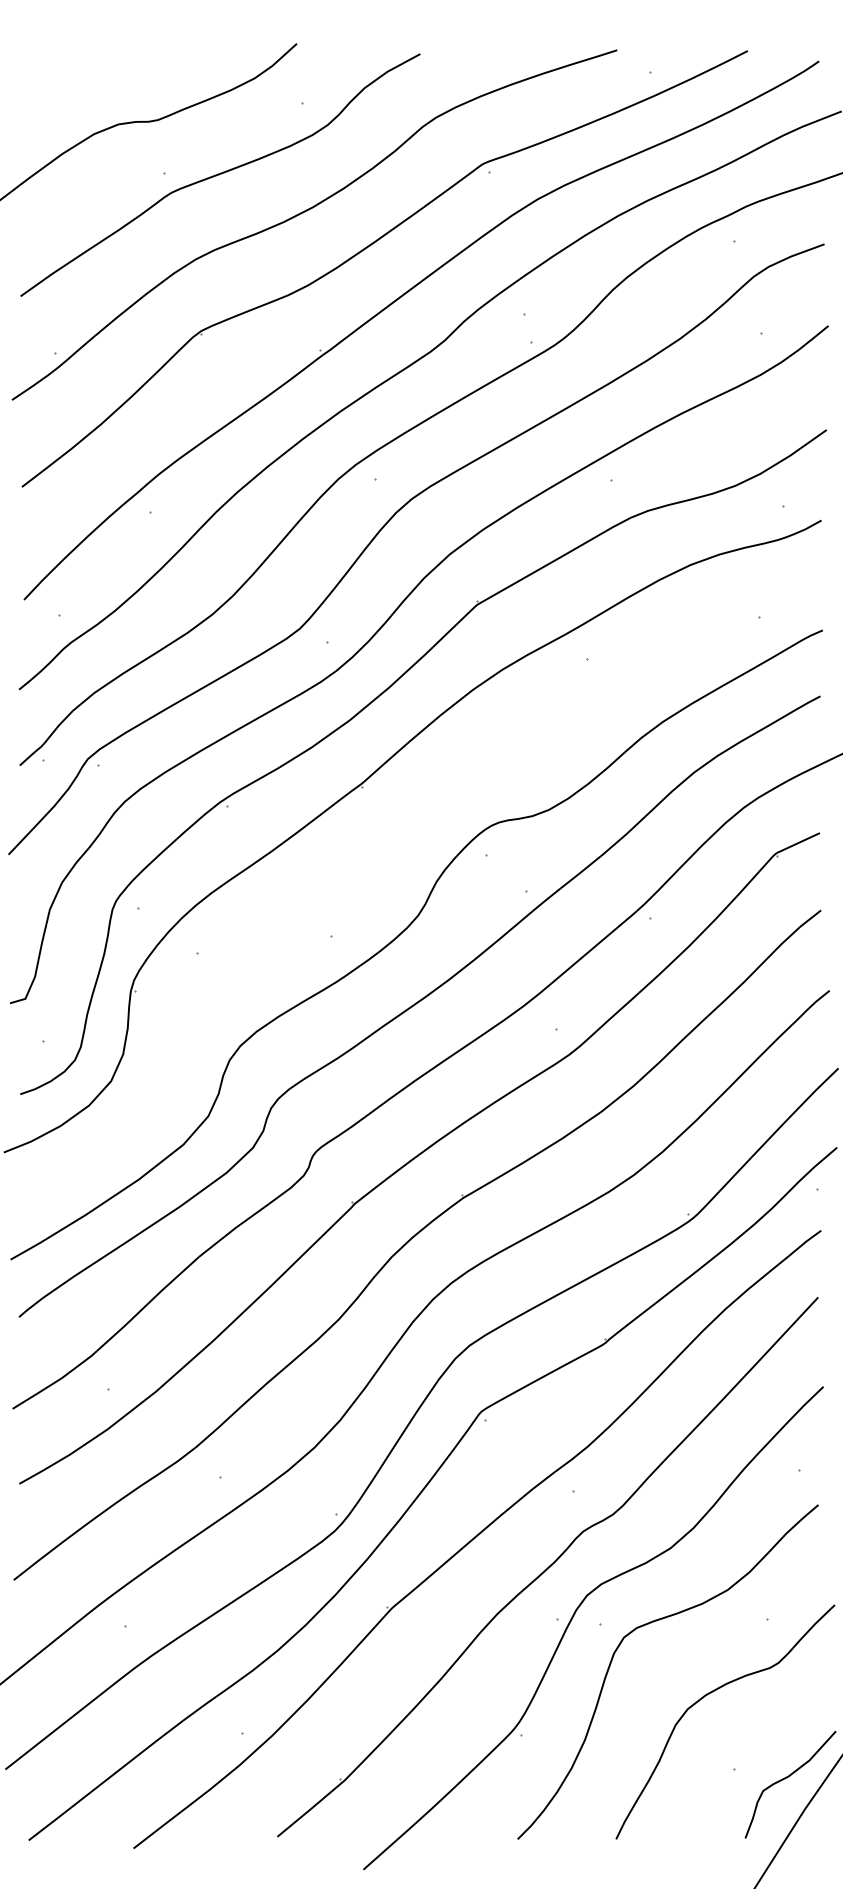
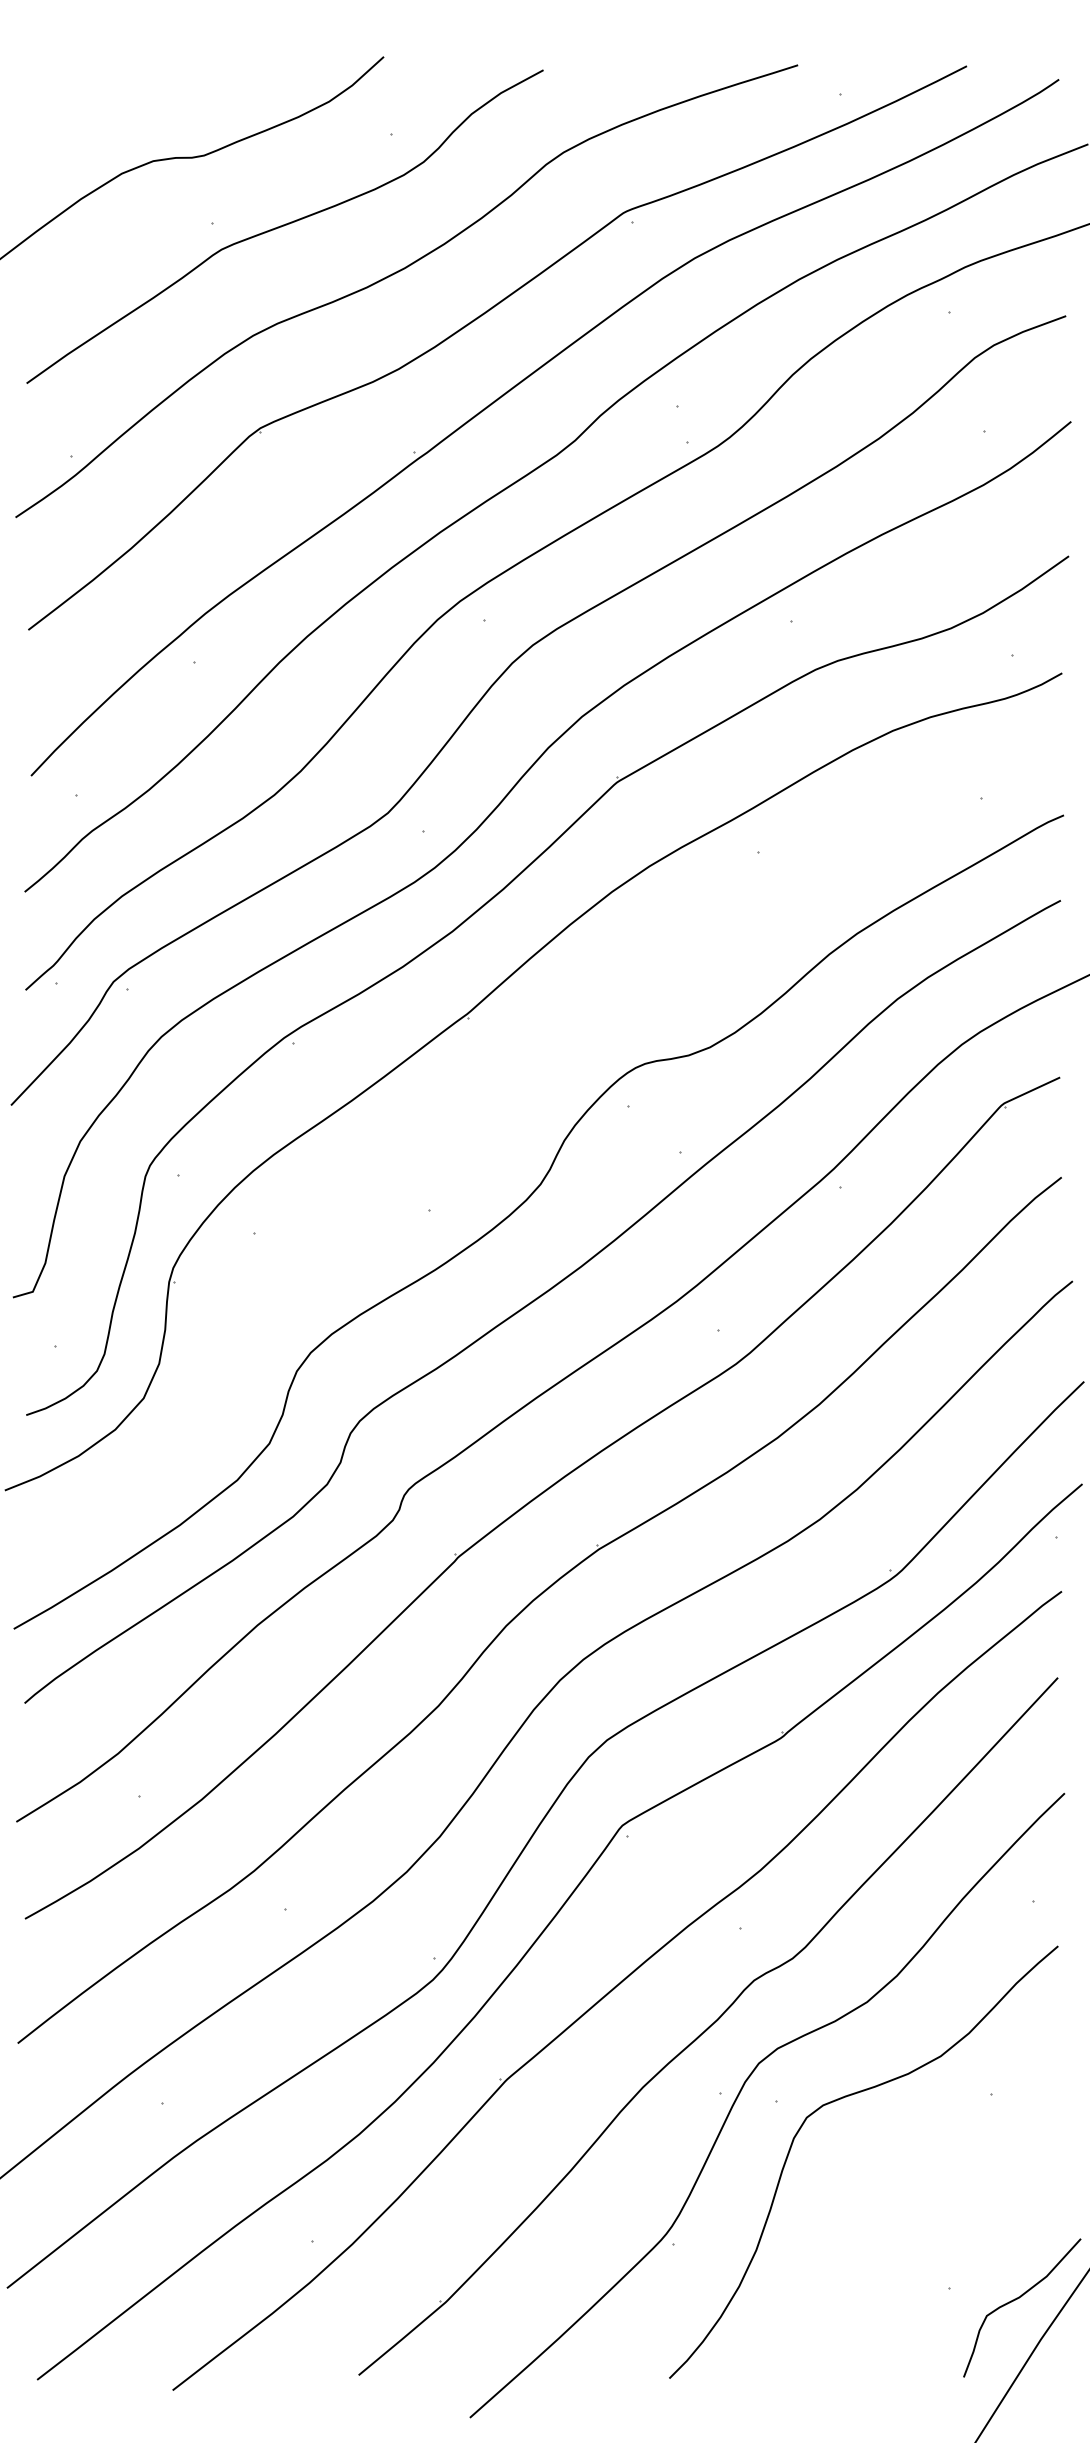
curve: (710, 1693) -> (918, 2190), removed

